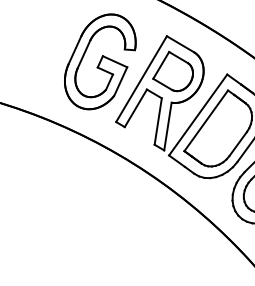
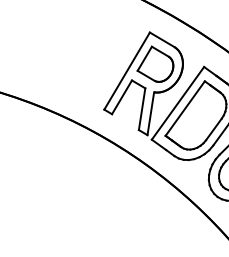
part: (100, 61) -> (90, 55), removed

